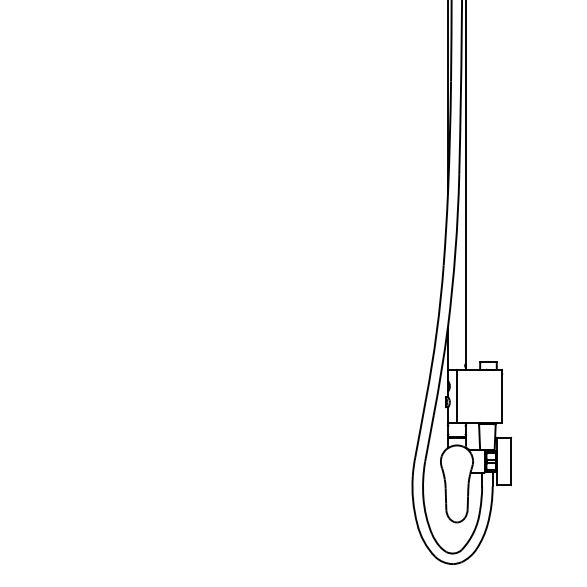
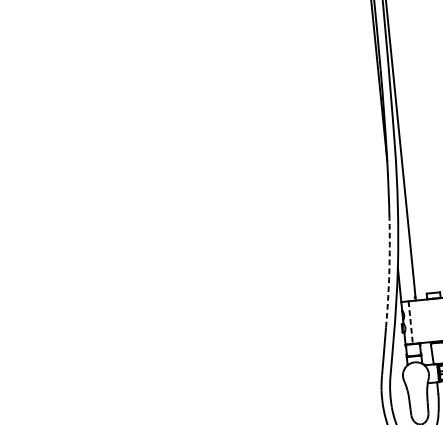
arc: (436, 332) -> (389, 273), solid -> dashed
line: (456, 396) -> (410, 322), solid -> dashed

